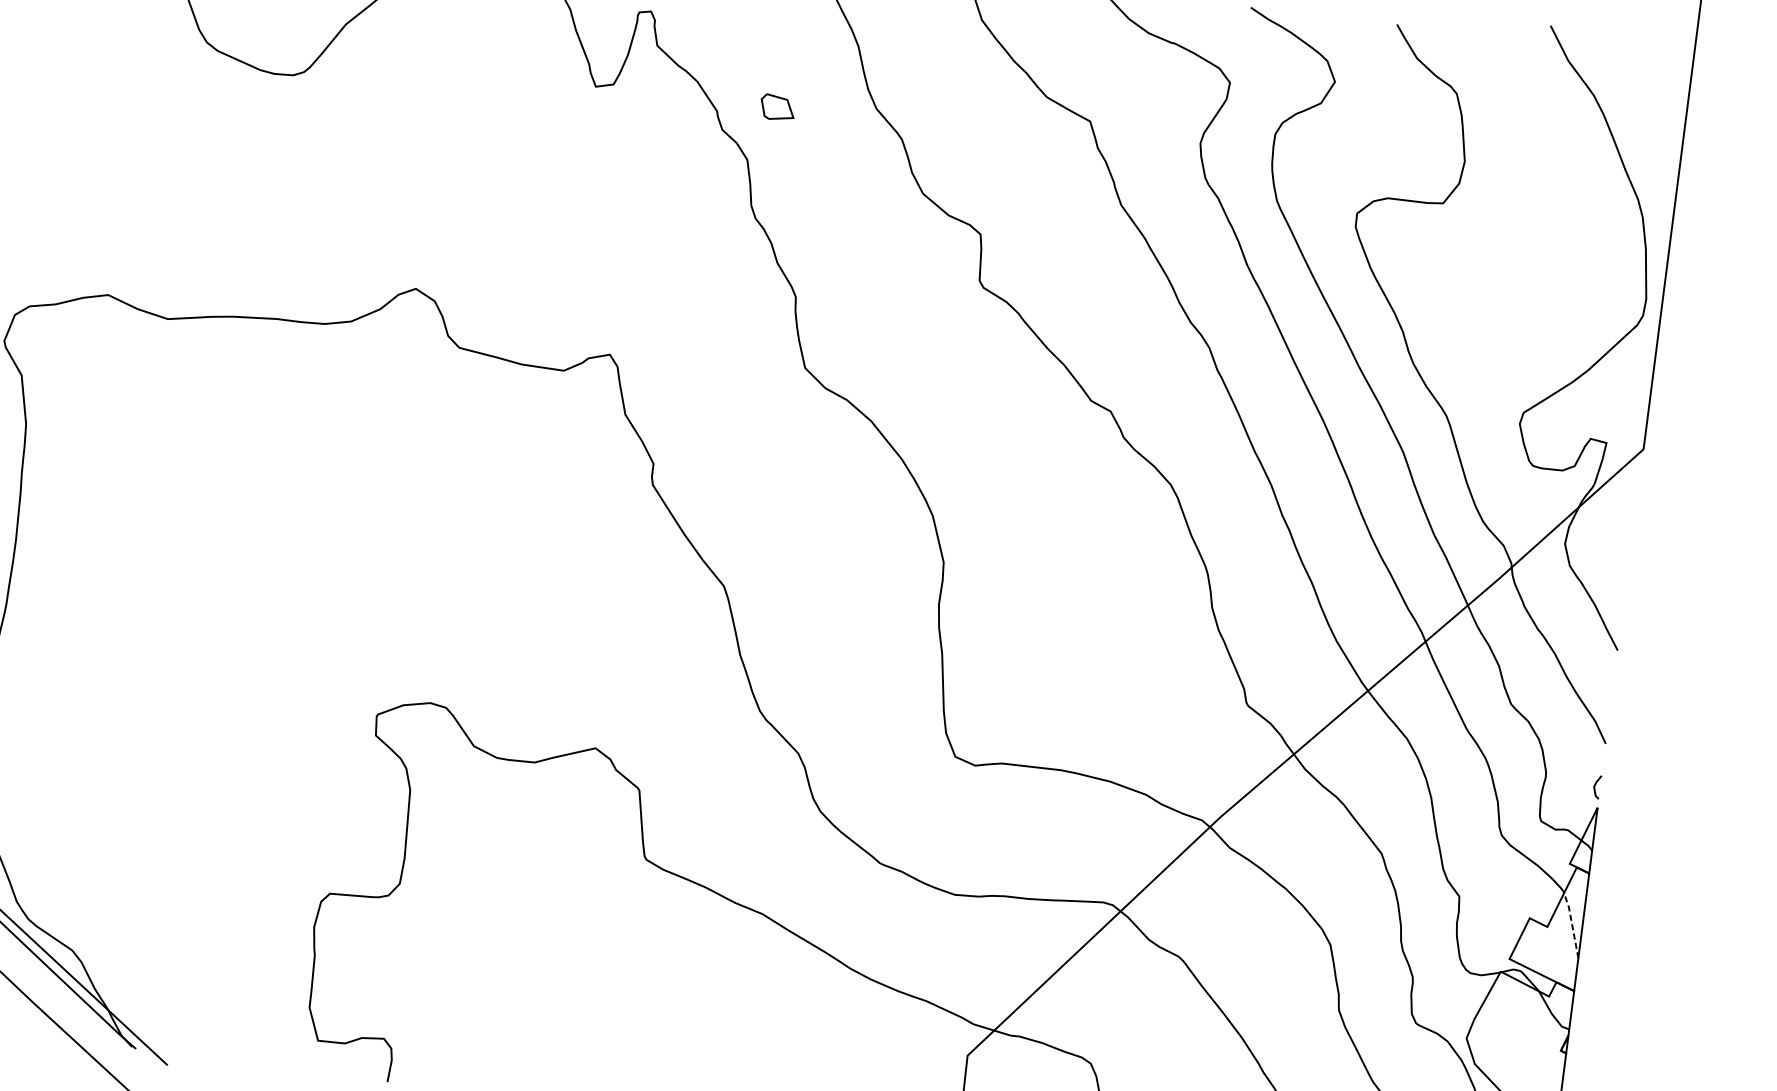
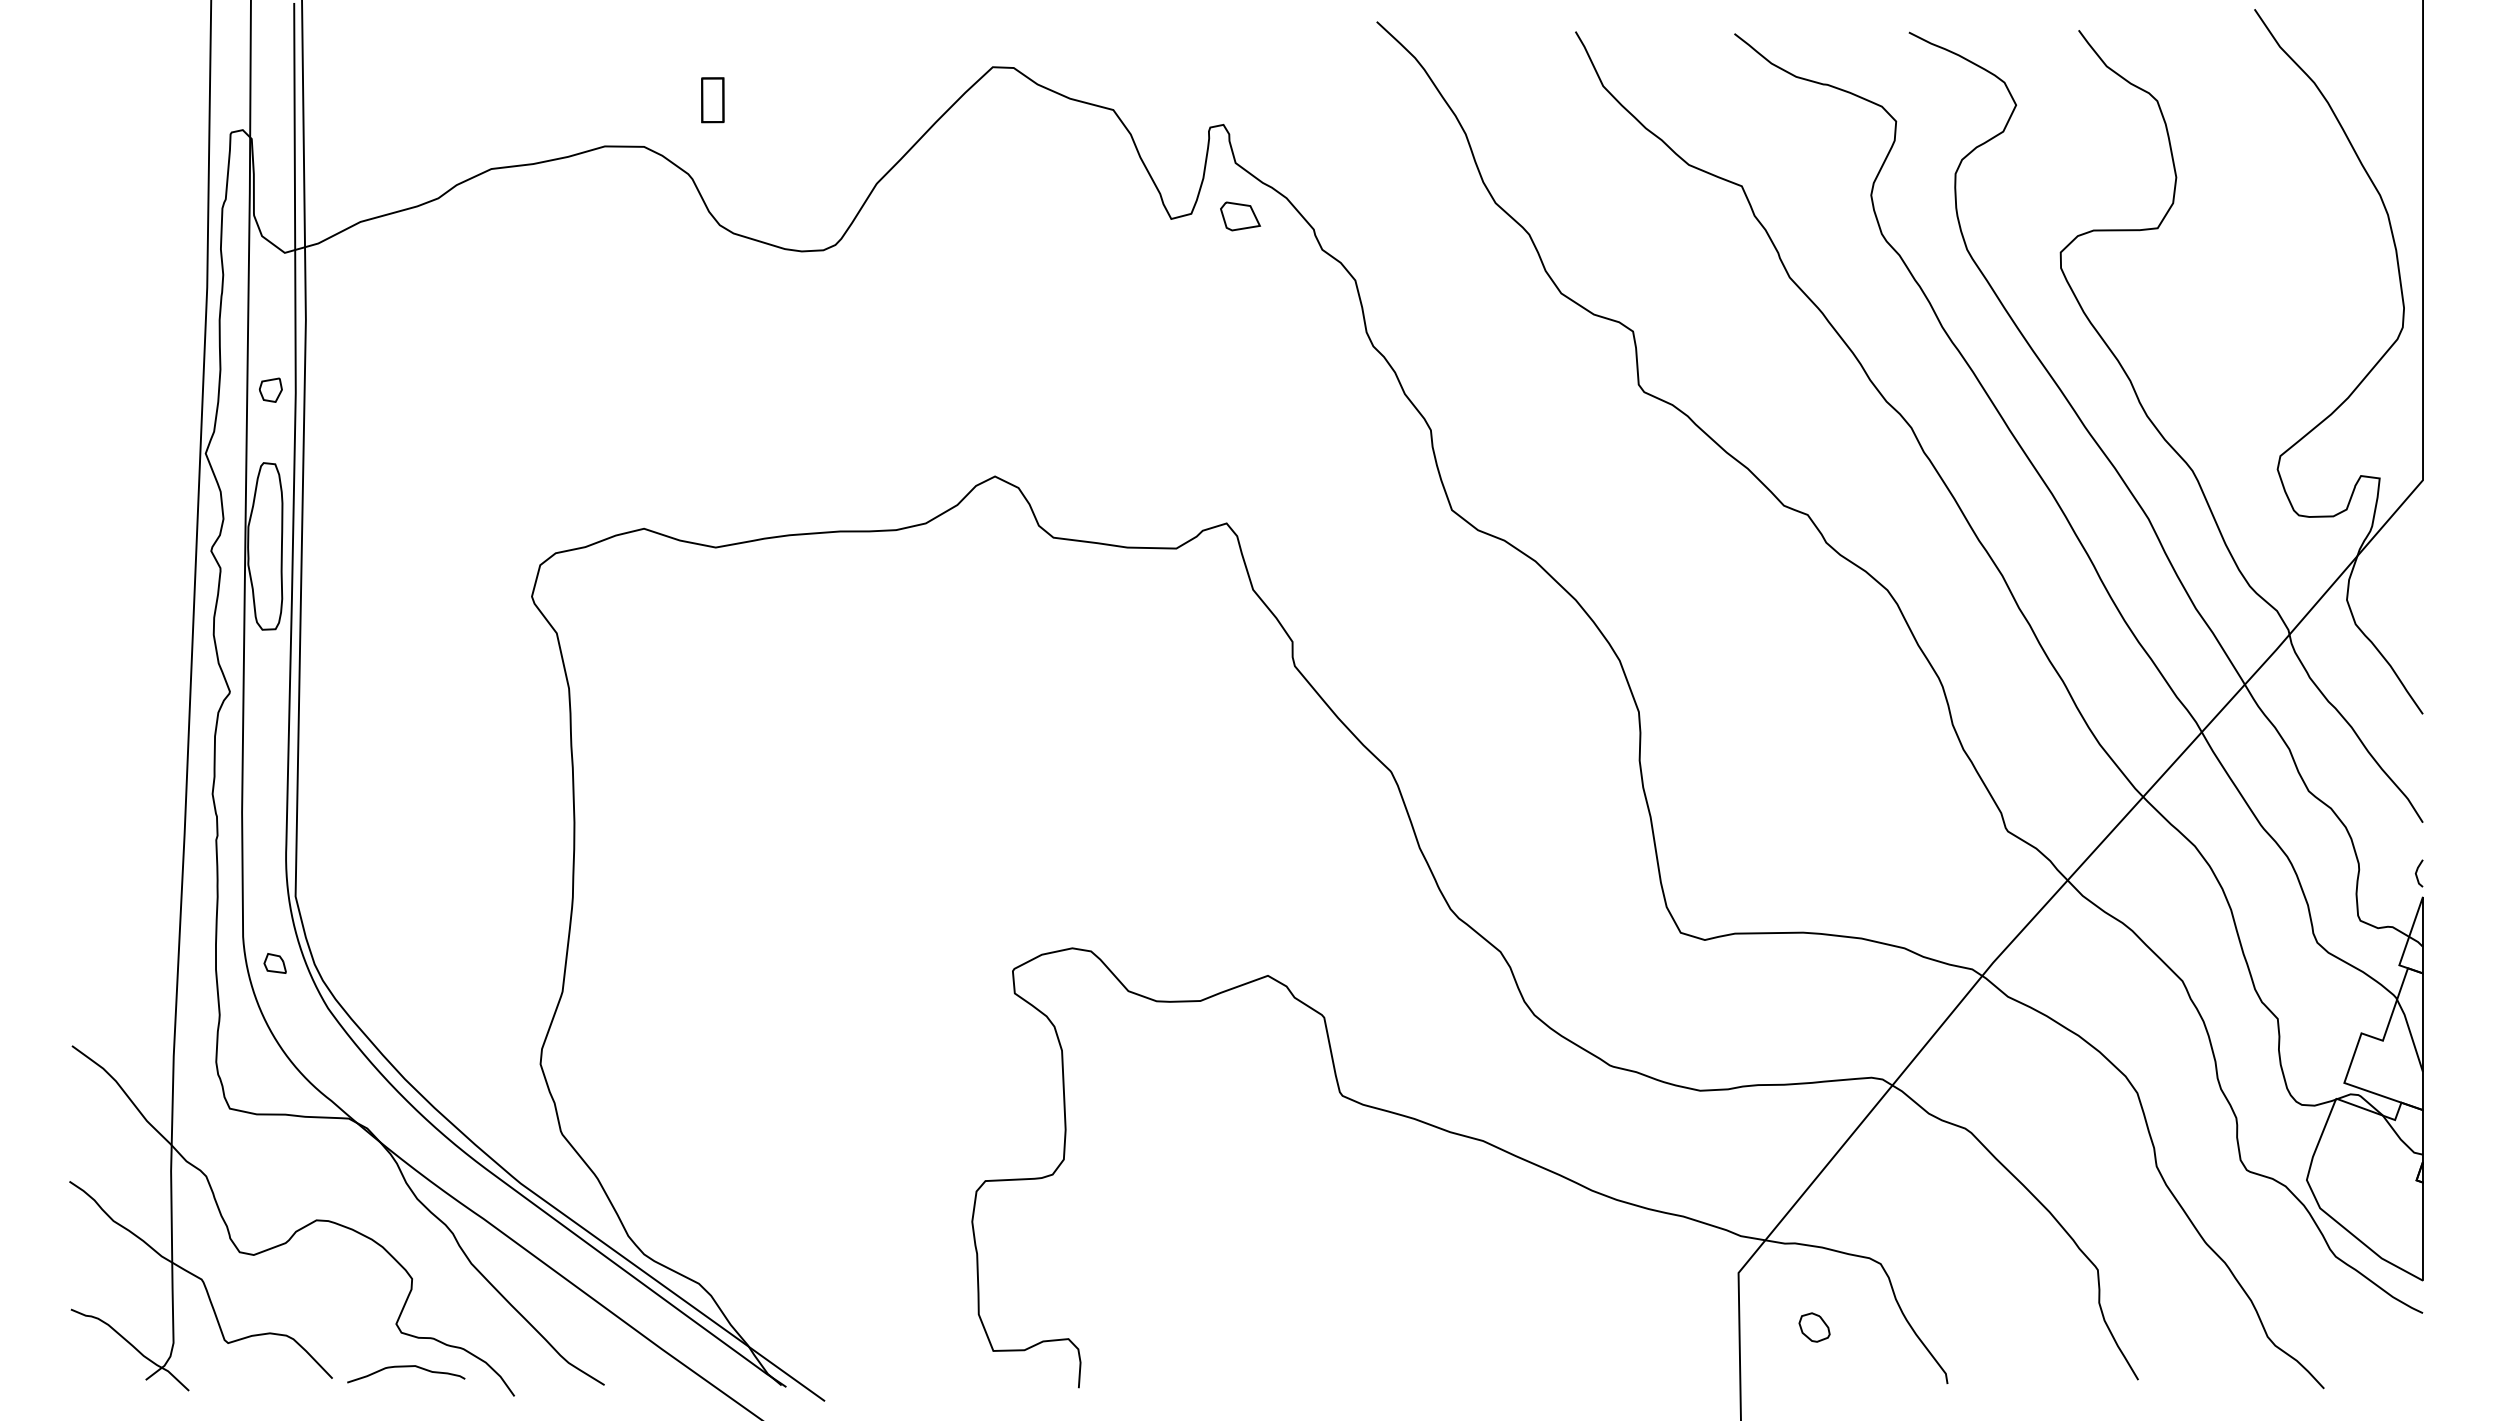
part: (777, 107) -> (1240, 216), moved
line: (1571, 924) -> (2410, 1034), dashed -> solid

